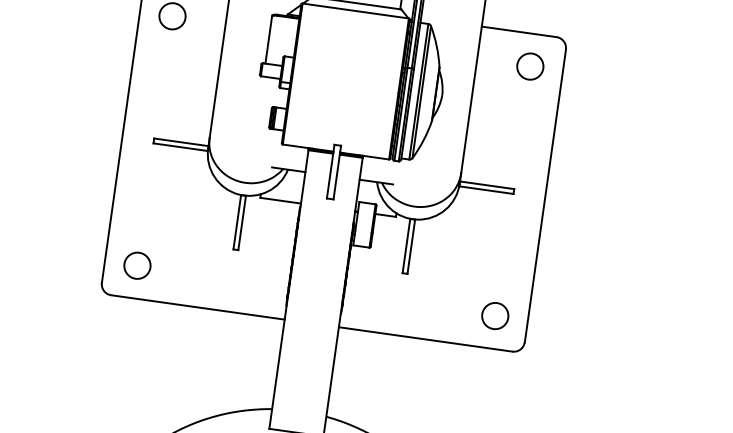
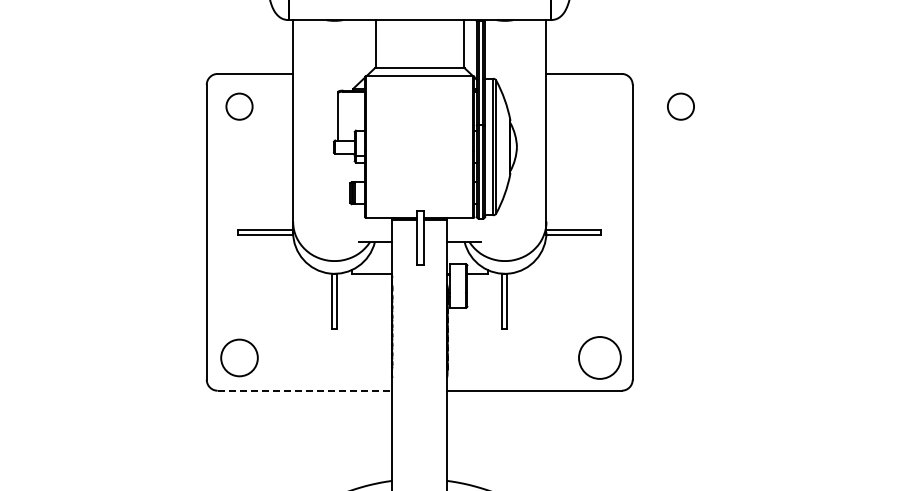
circle: (529, 66) -> (680, 106), moved
circle: (137, 265) -> (239, 357), size x1.4
line: (198, 307) -> (305, 390), solid -> dashed
circle: (494, 315) -> (599, 357), size x1.6

